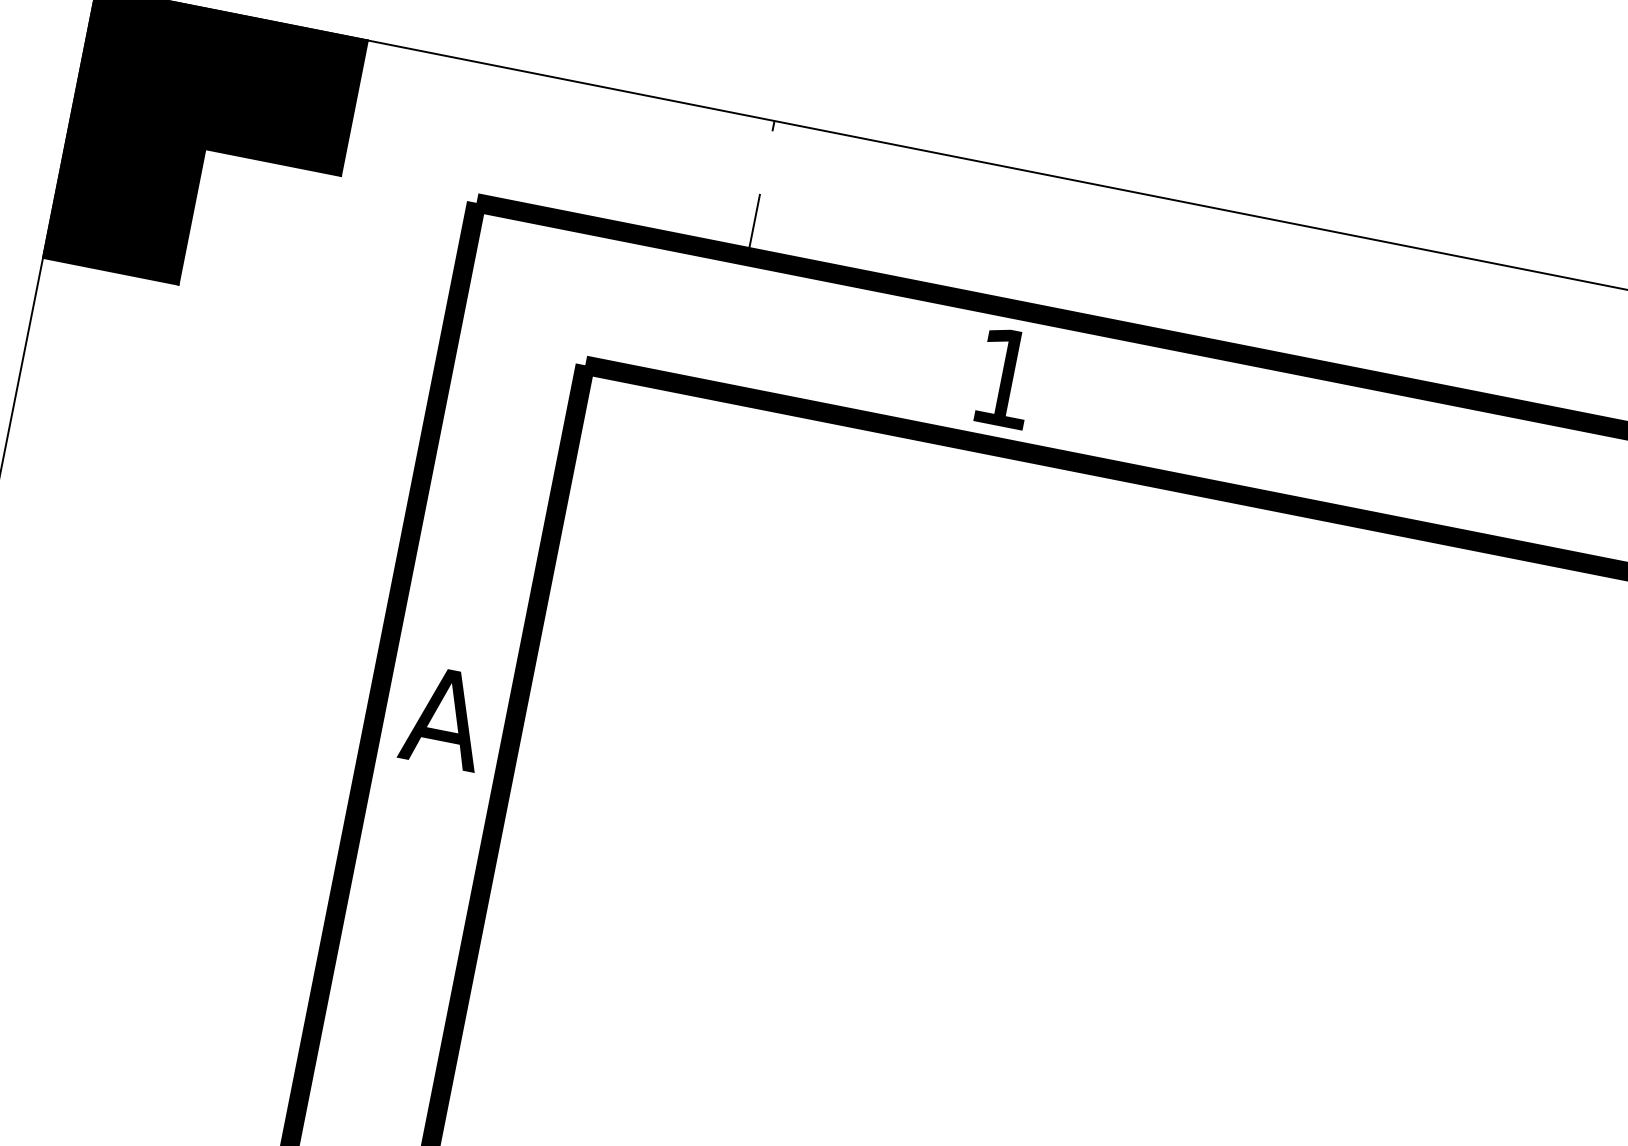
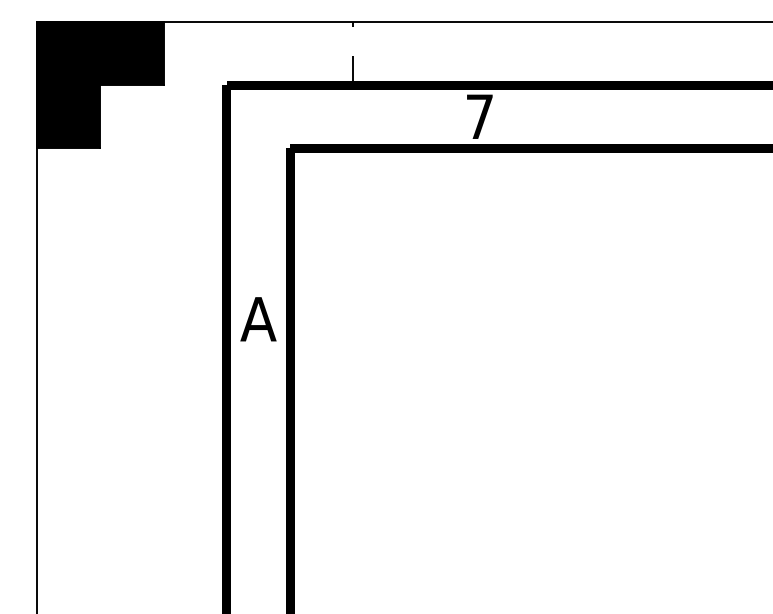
text: (1004, 377) -> (479, 116), 1 -> 7

